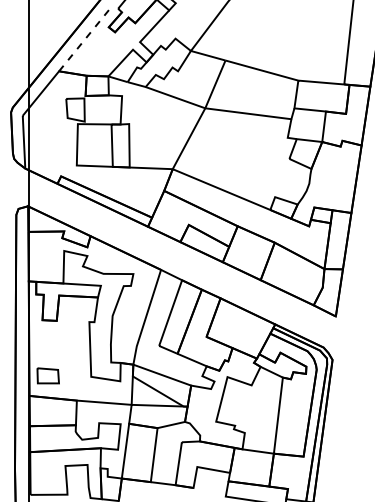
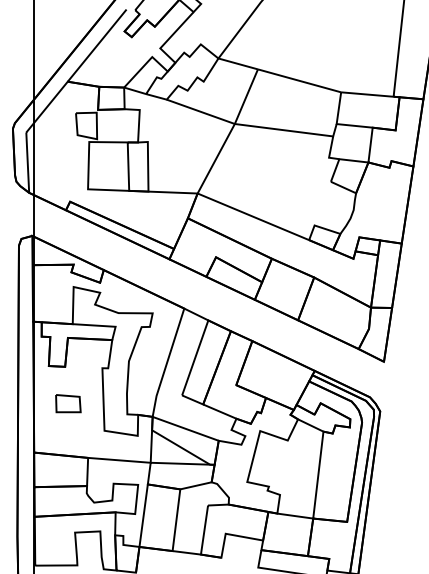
line: (85, 39) -> (97, 45), dashed -> solid
part: (48, 375) -> (68, 403), moved

